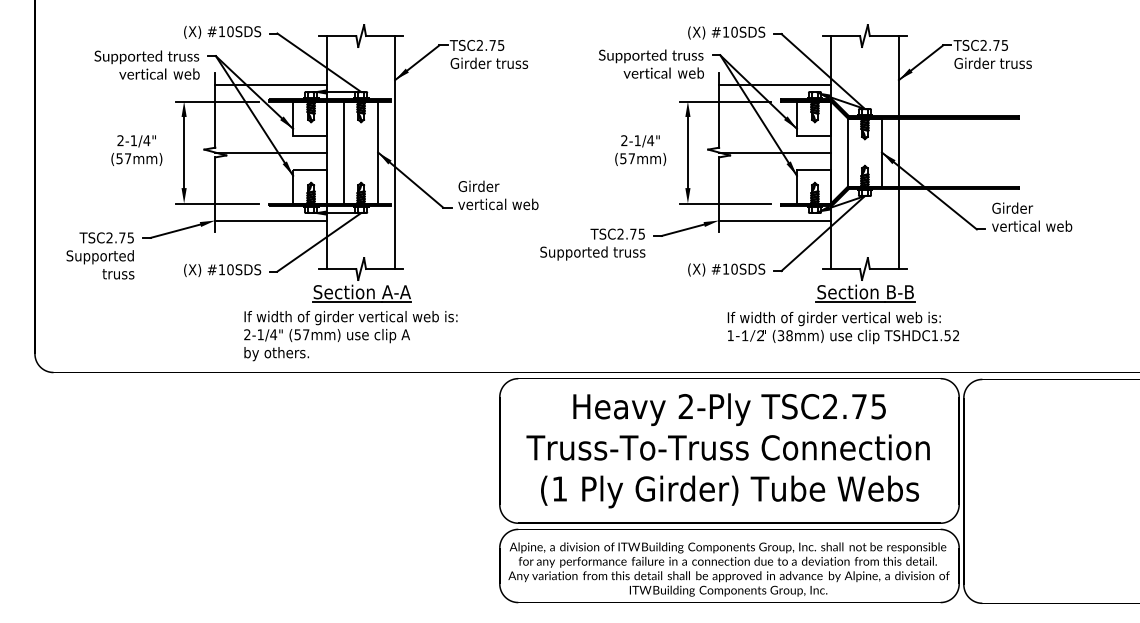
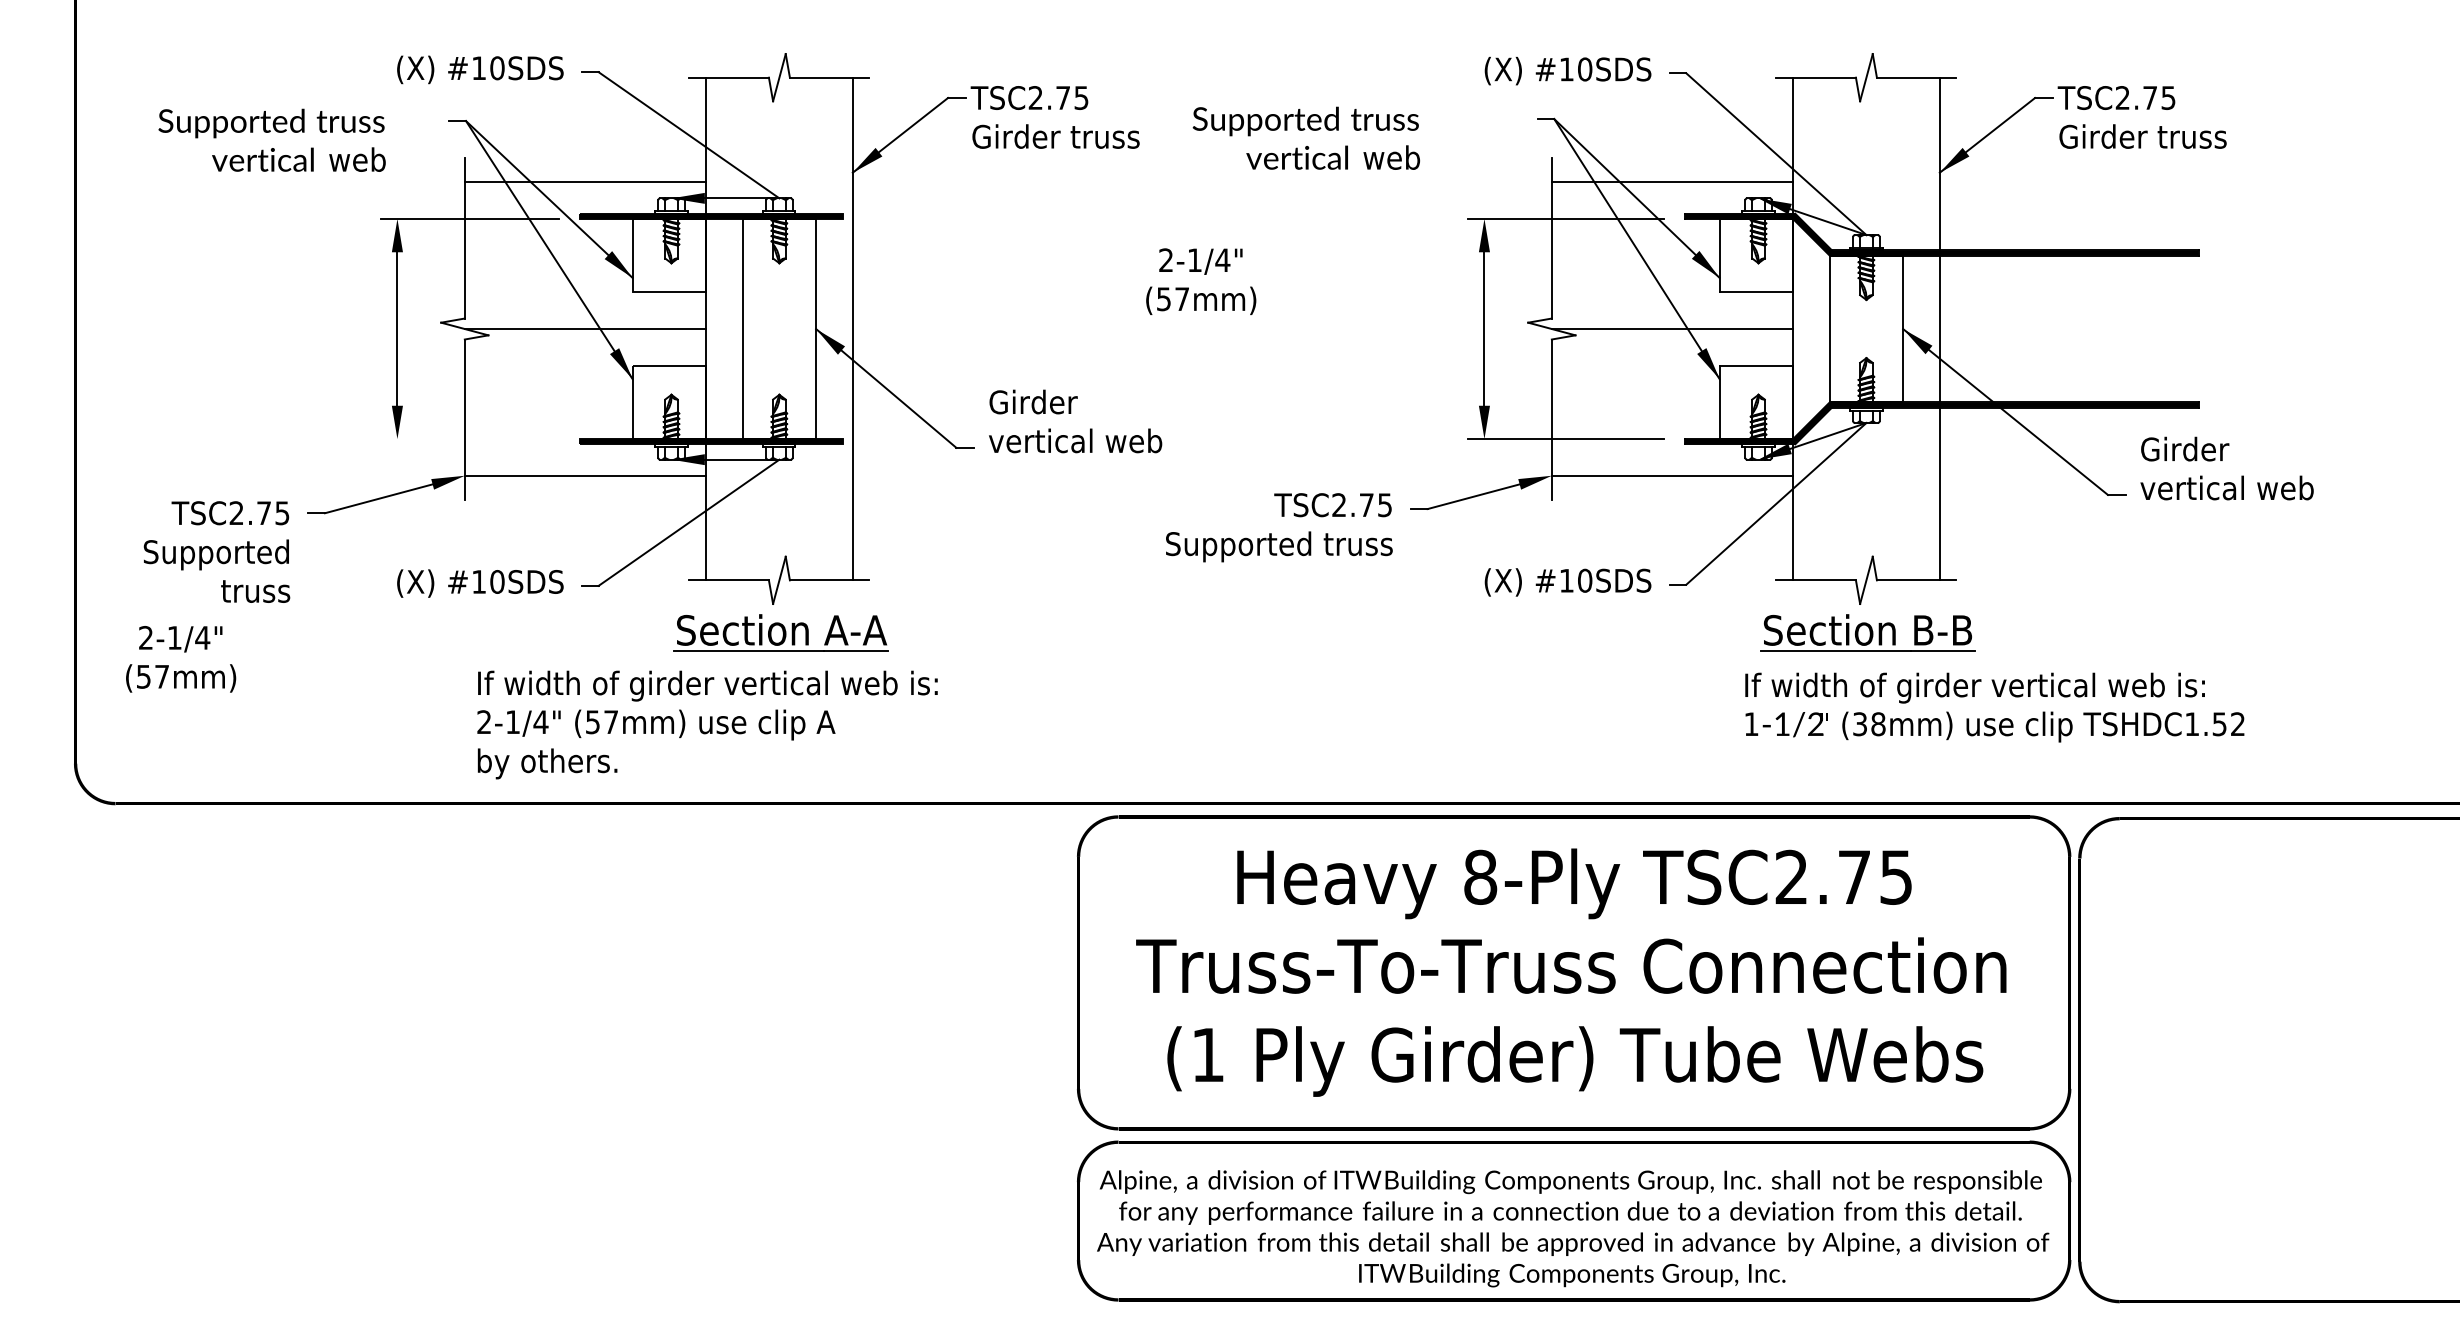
text: (650, 63) -> (1304, 136), moved
text: (146, 64) -> (270, 139), moved
text: (136, 150) -> (180, 659), moved
text: (640, 150) -> (1200, 281), moved
line: (217, 203) -> (469, 438), removed
text: (843, 327) -> (1994, 706), moved
text: (350, 336) -> (706, 725), moved
text: (685, 406) -> (1479, 876), 2-Ply -> 8-Ply

